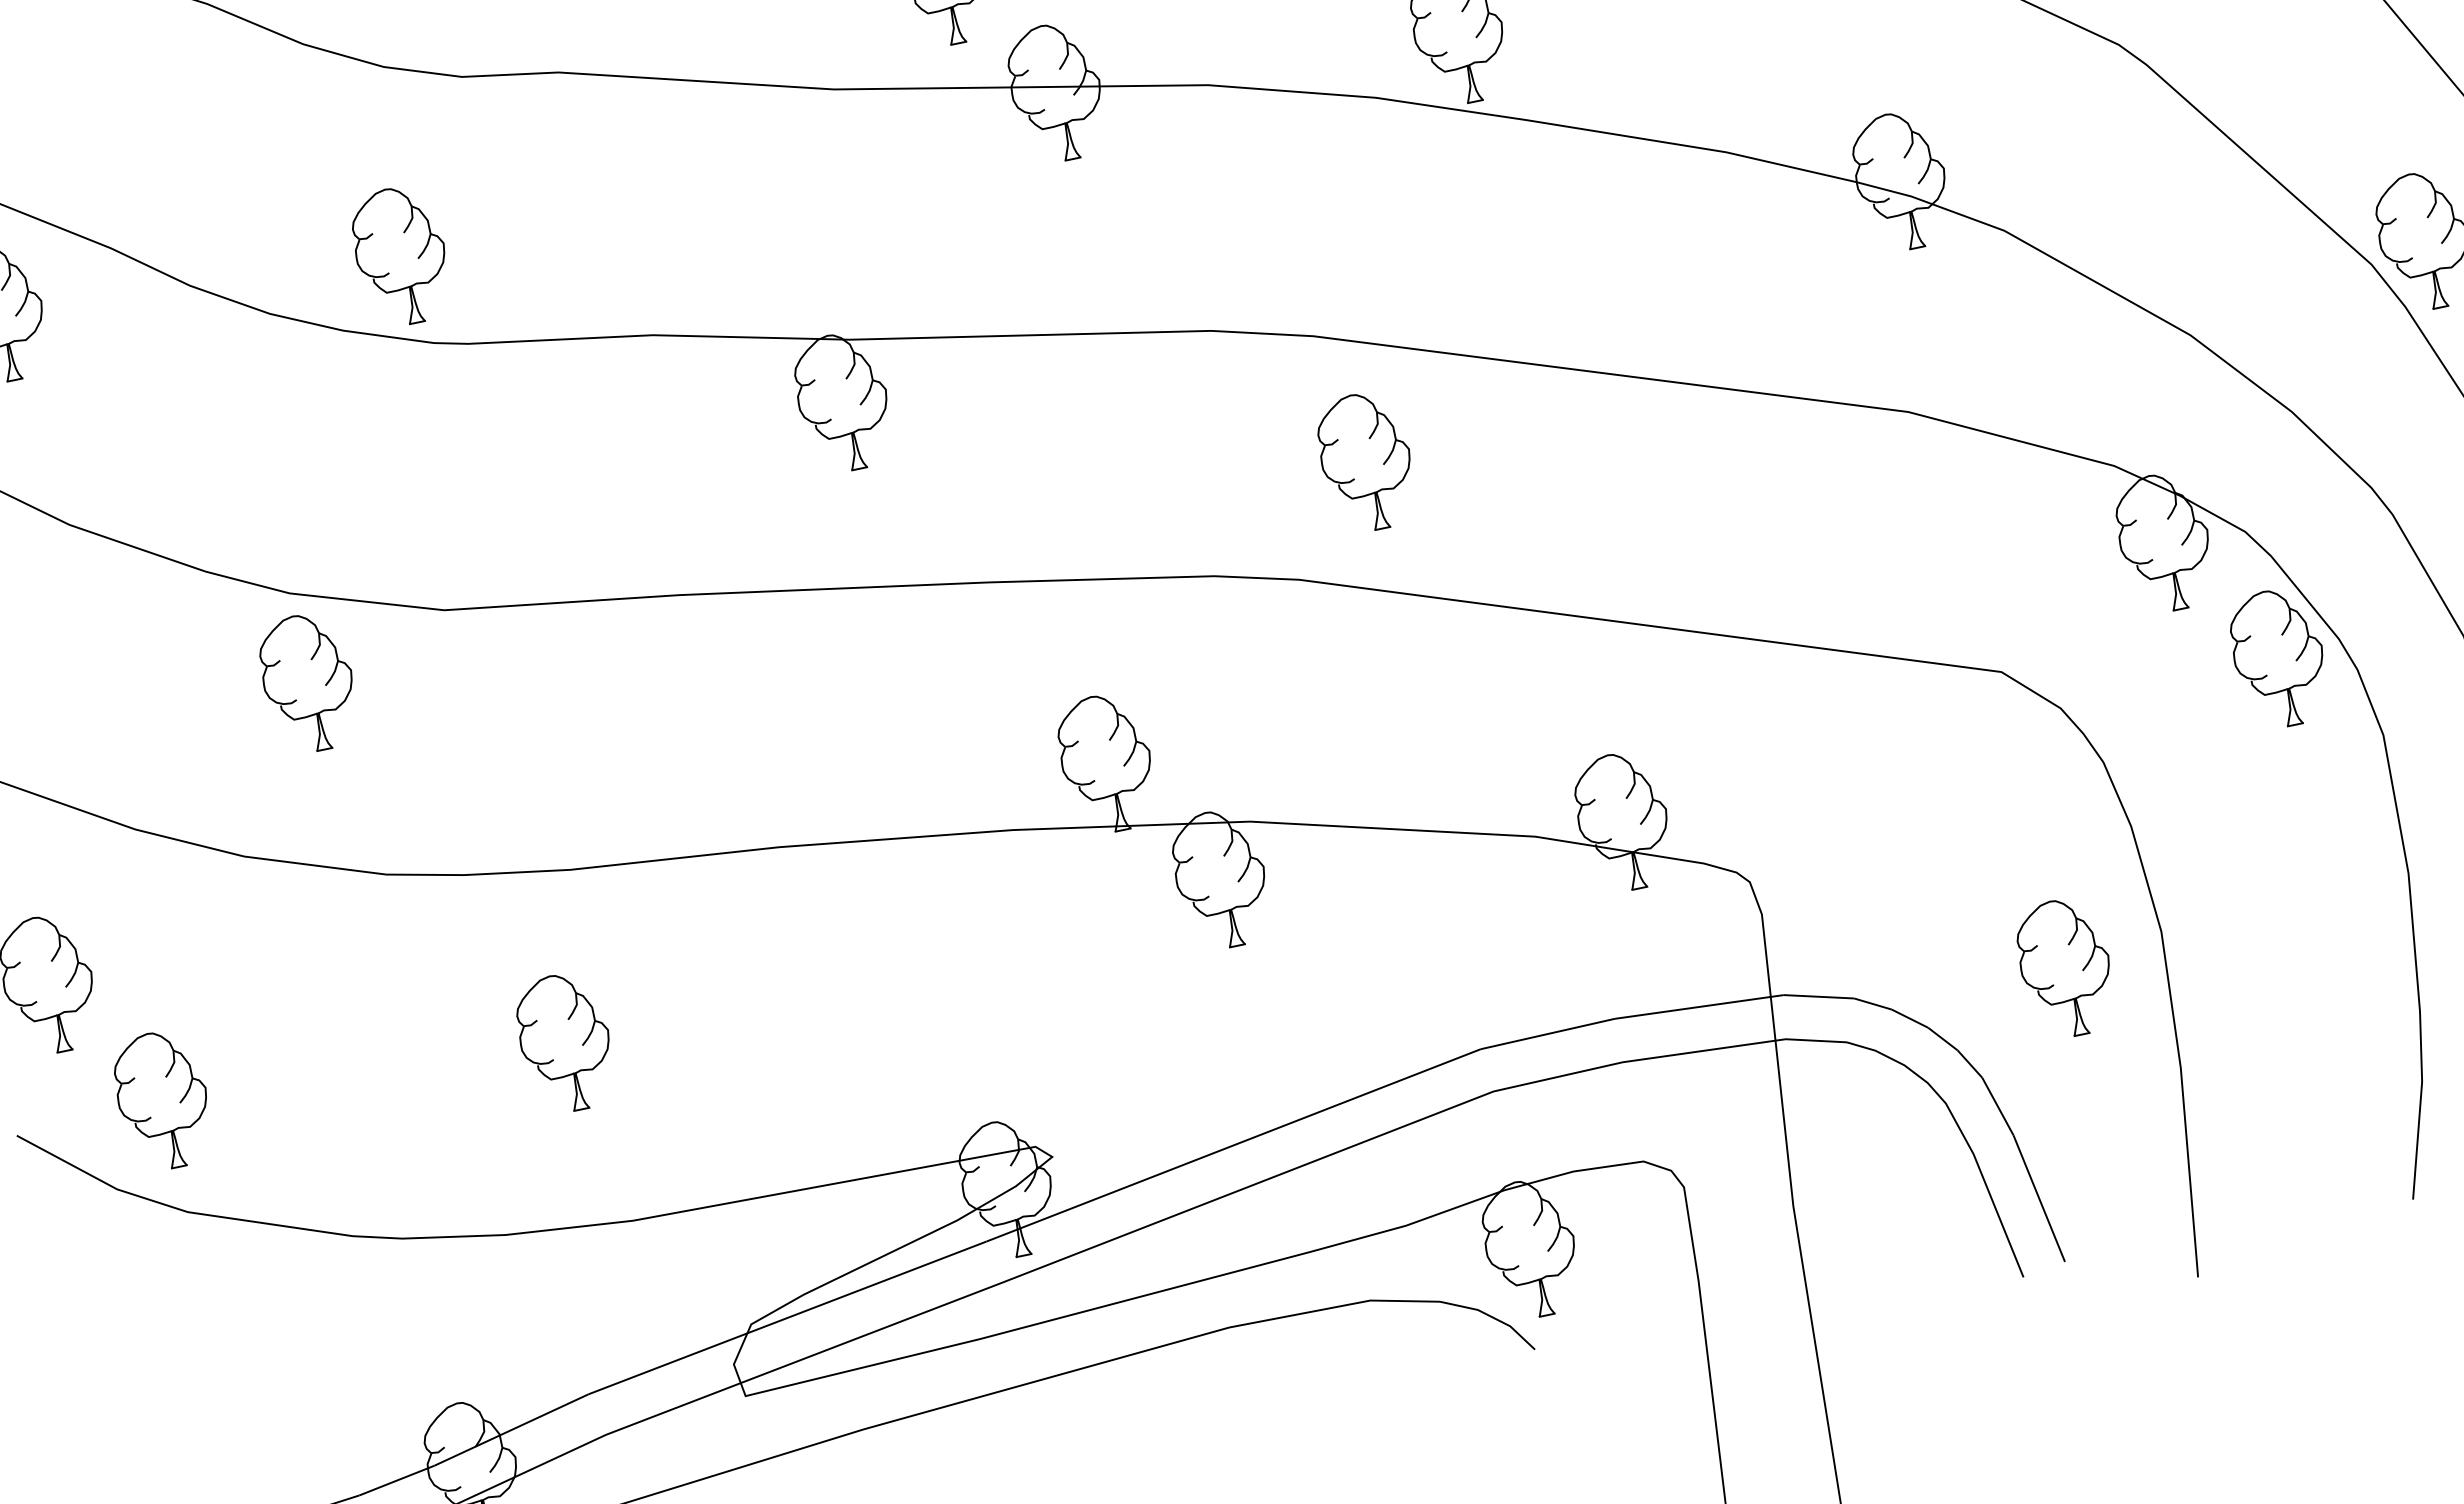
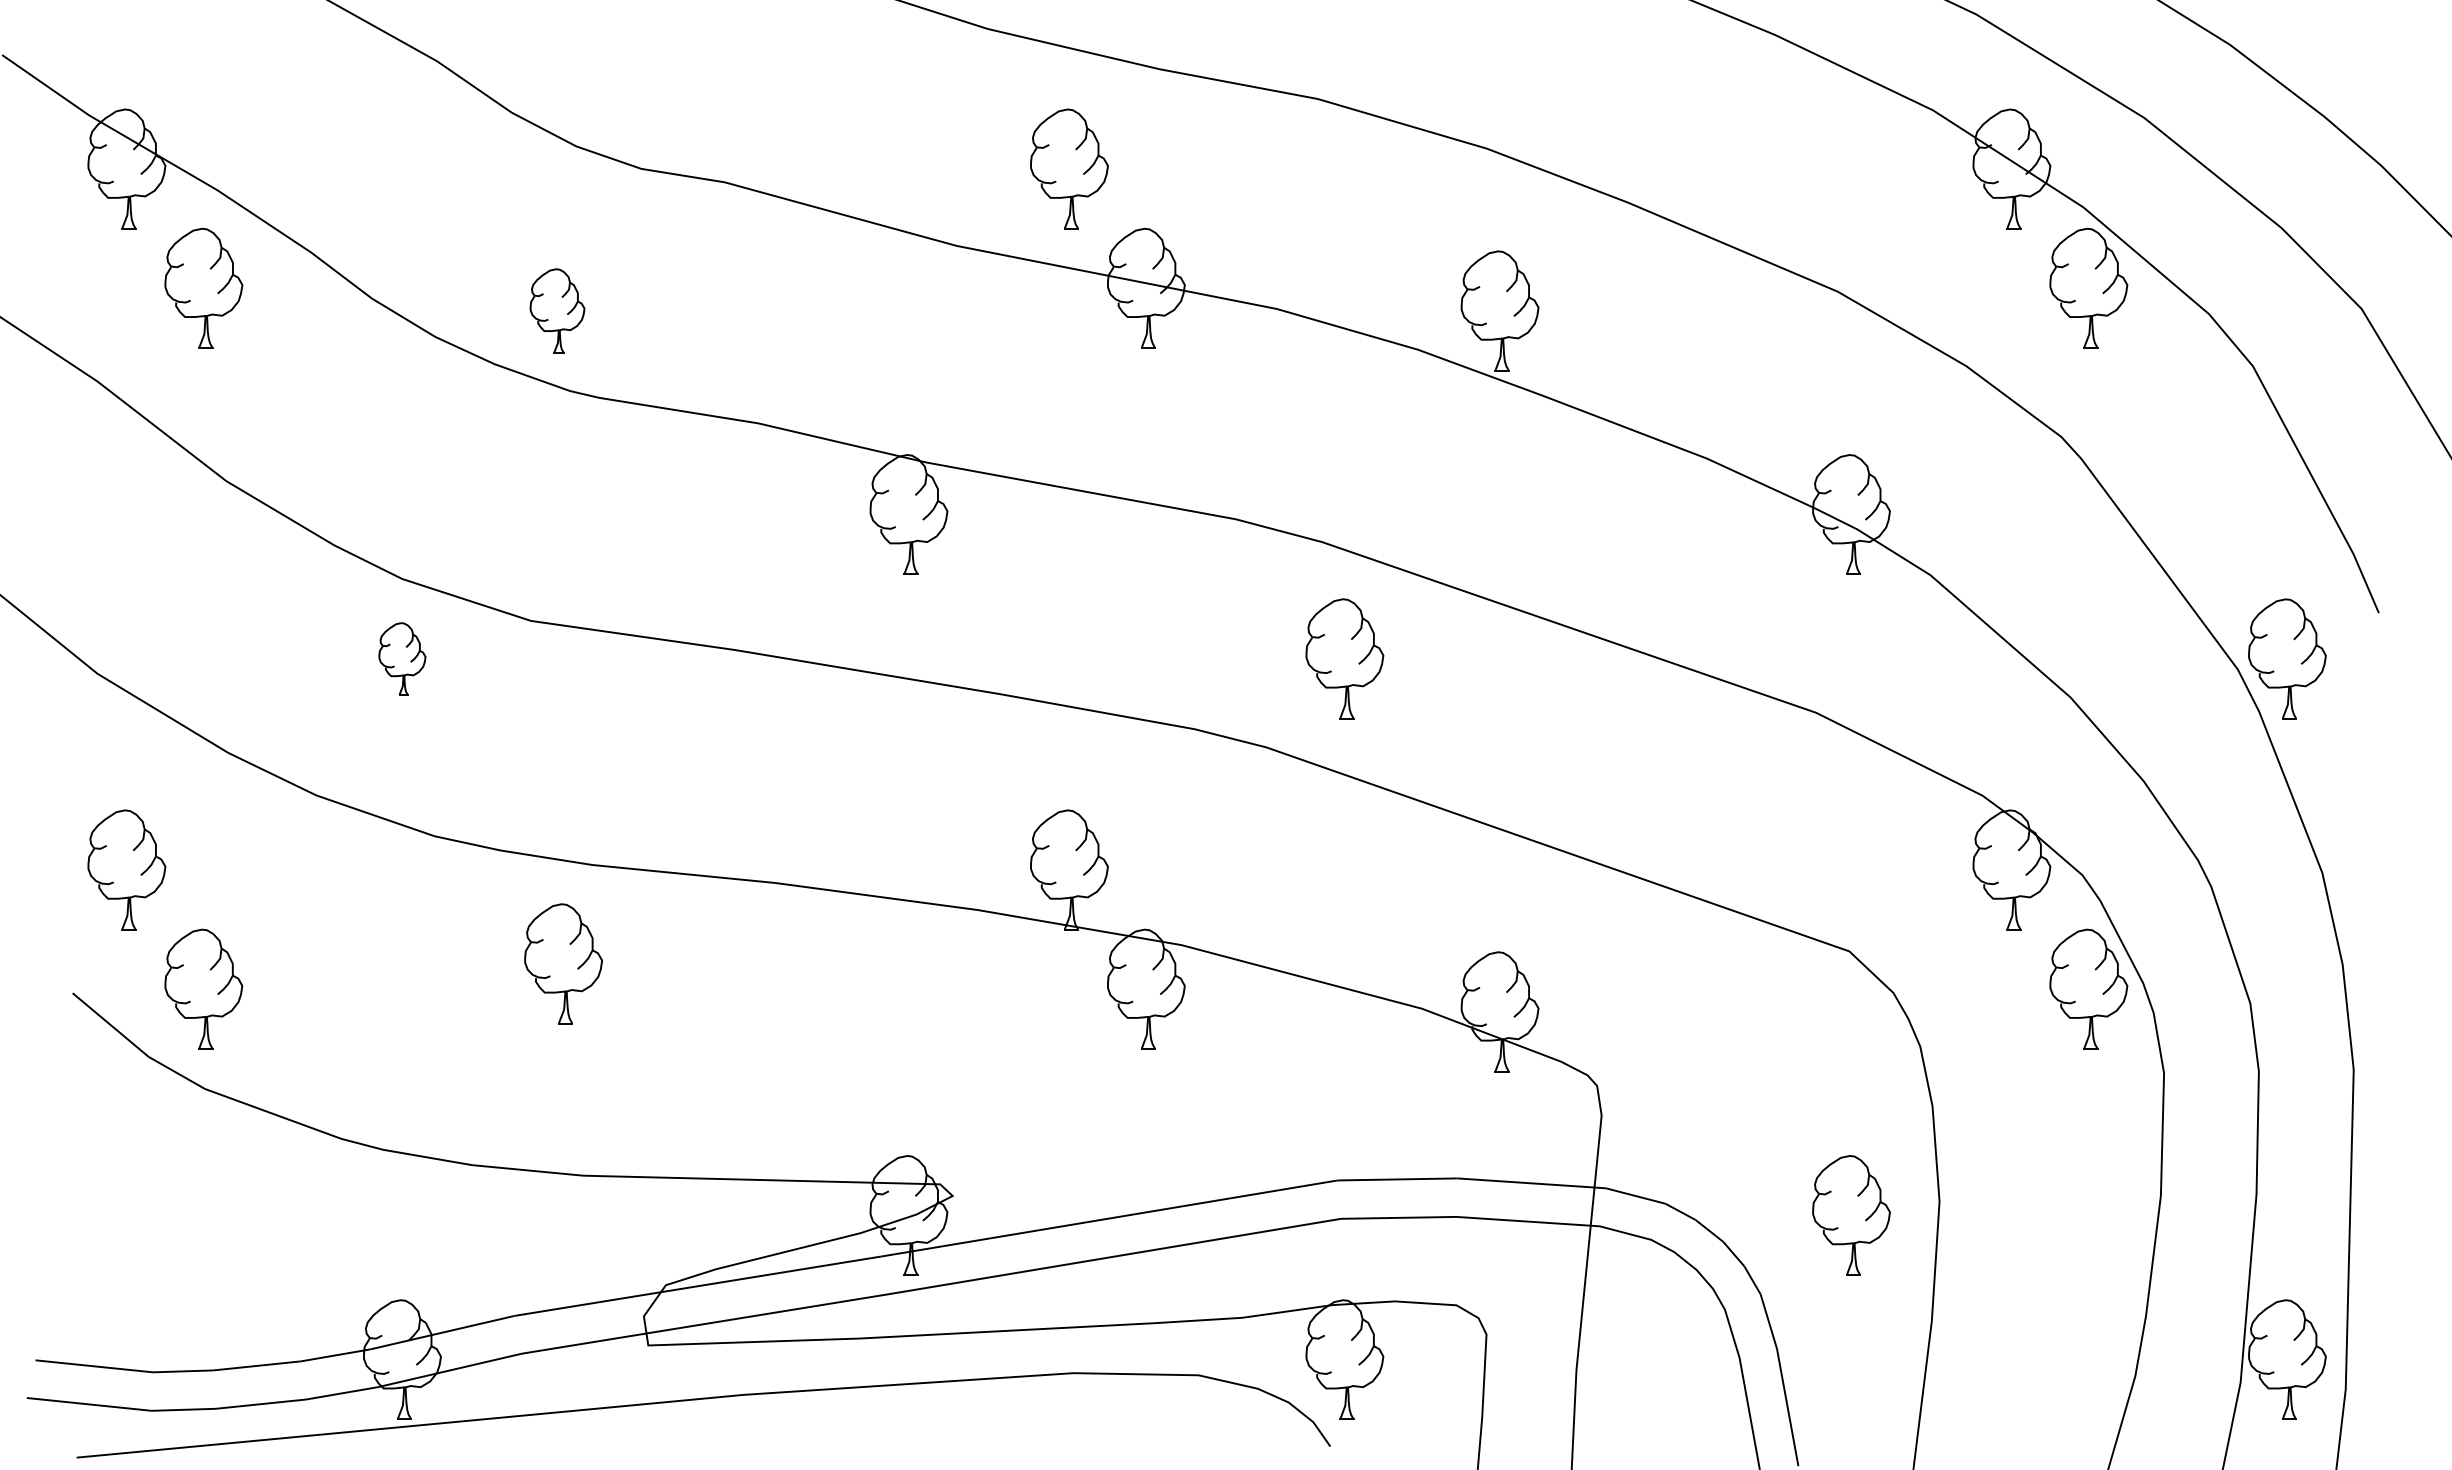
part: (400, 255) -> (557, 310), size x0.7
part: (308, 682) -> (402, 658), size x0.6
part: (565, 1042) -> (563, 963), moved

